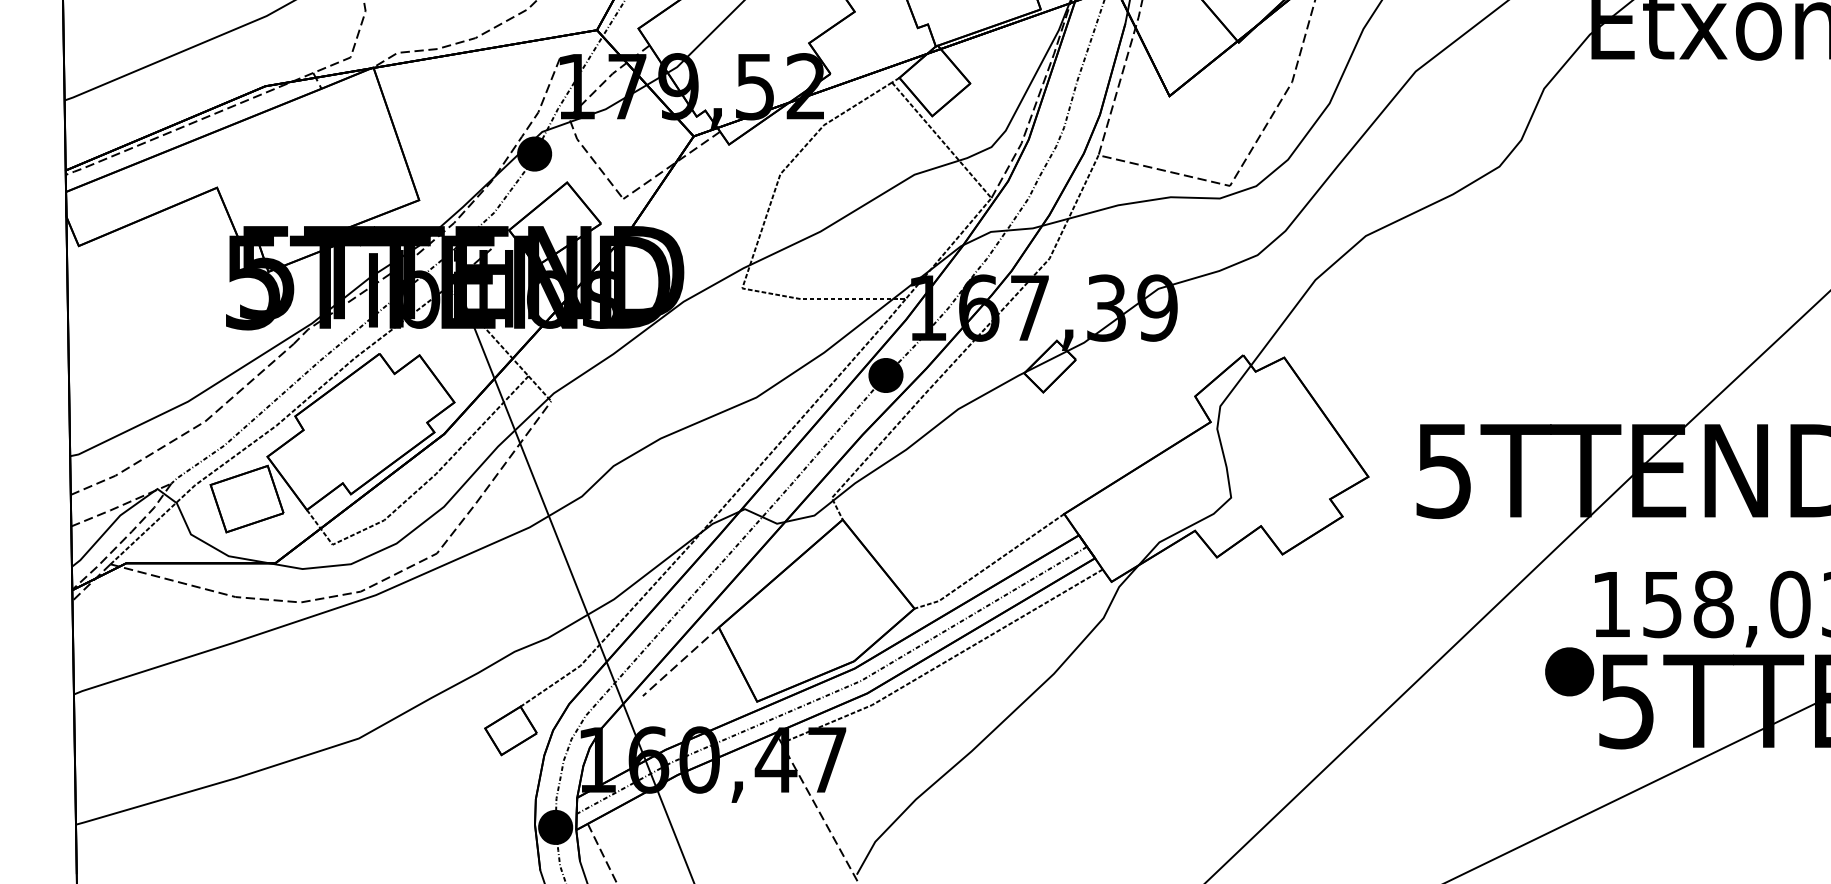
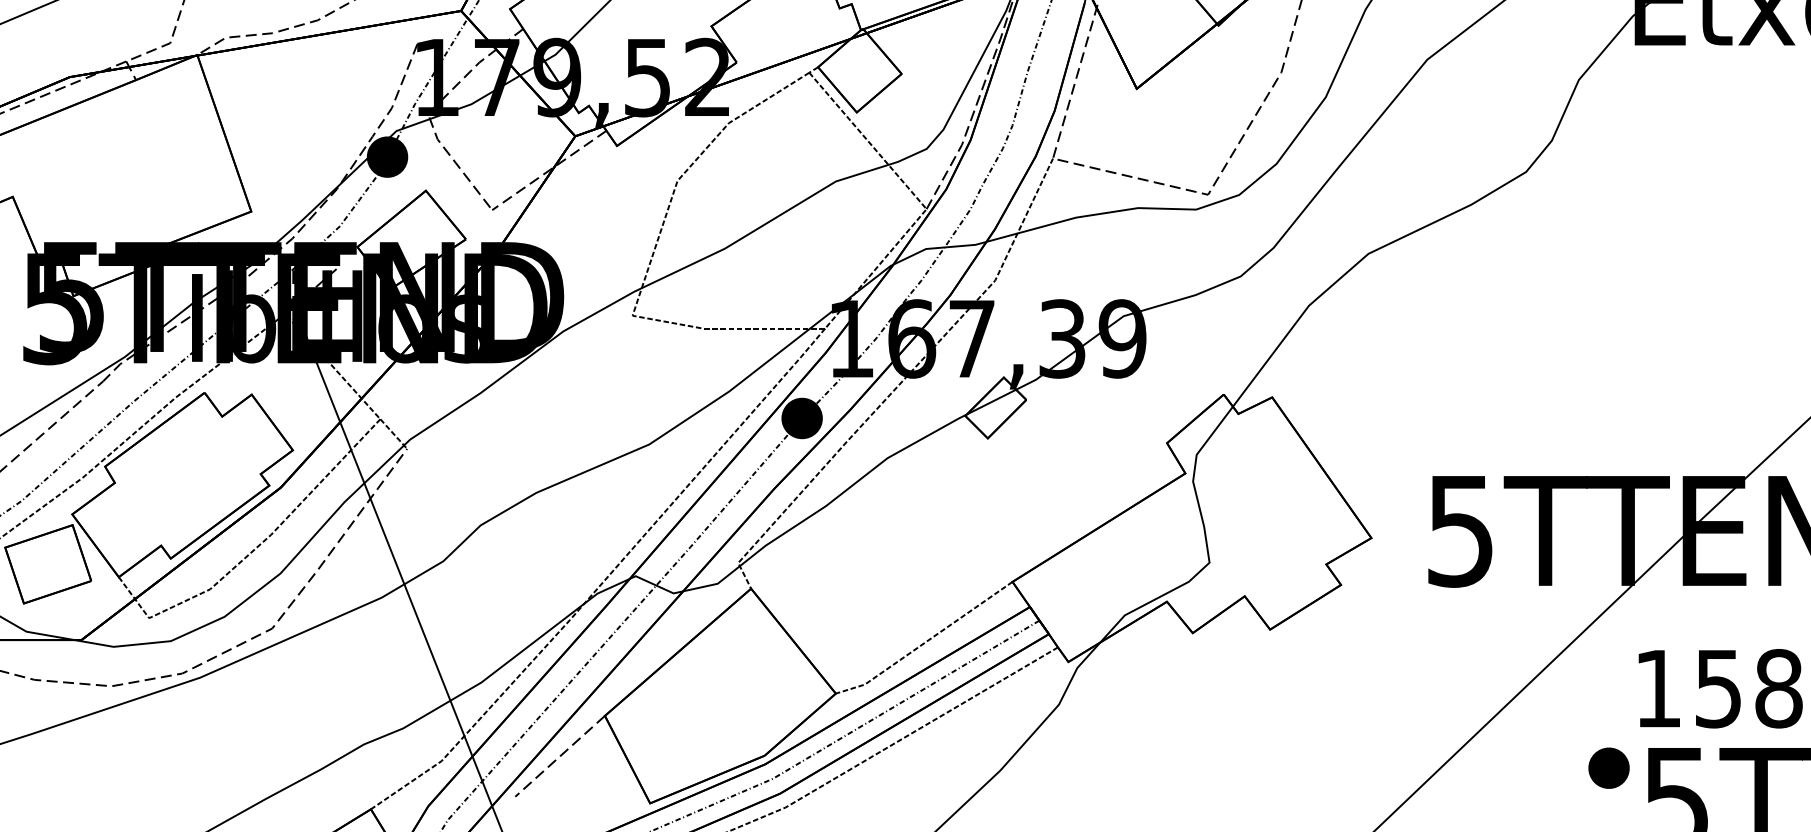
part: (1569, 671) -> (1608, 767), size x0.71

